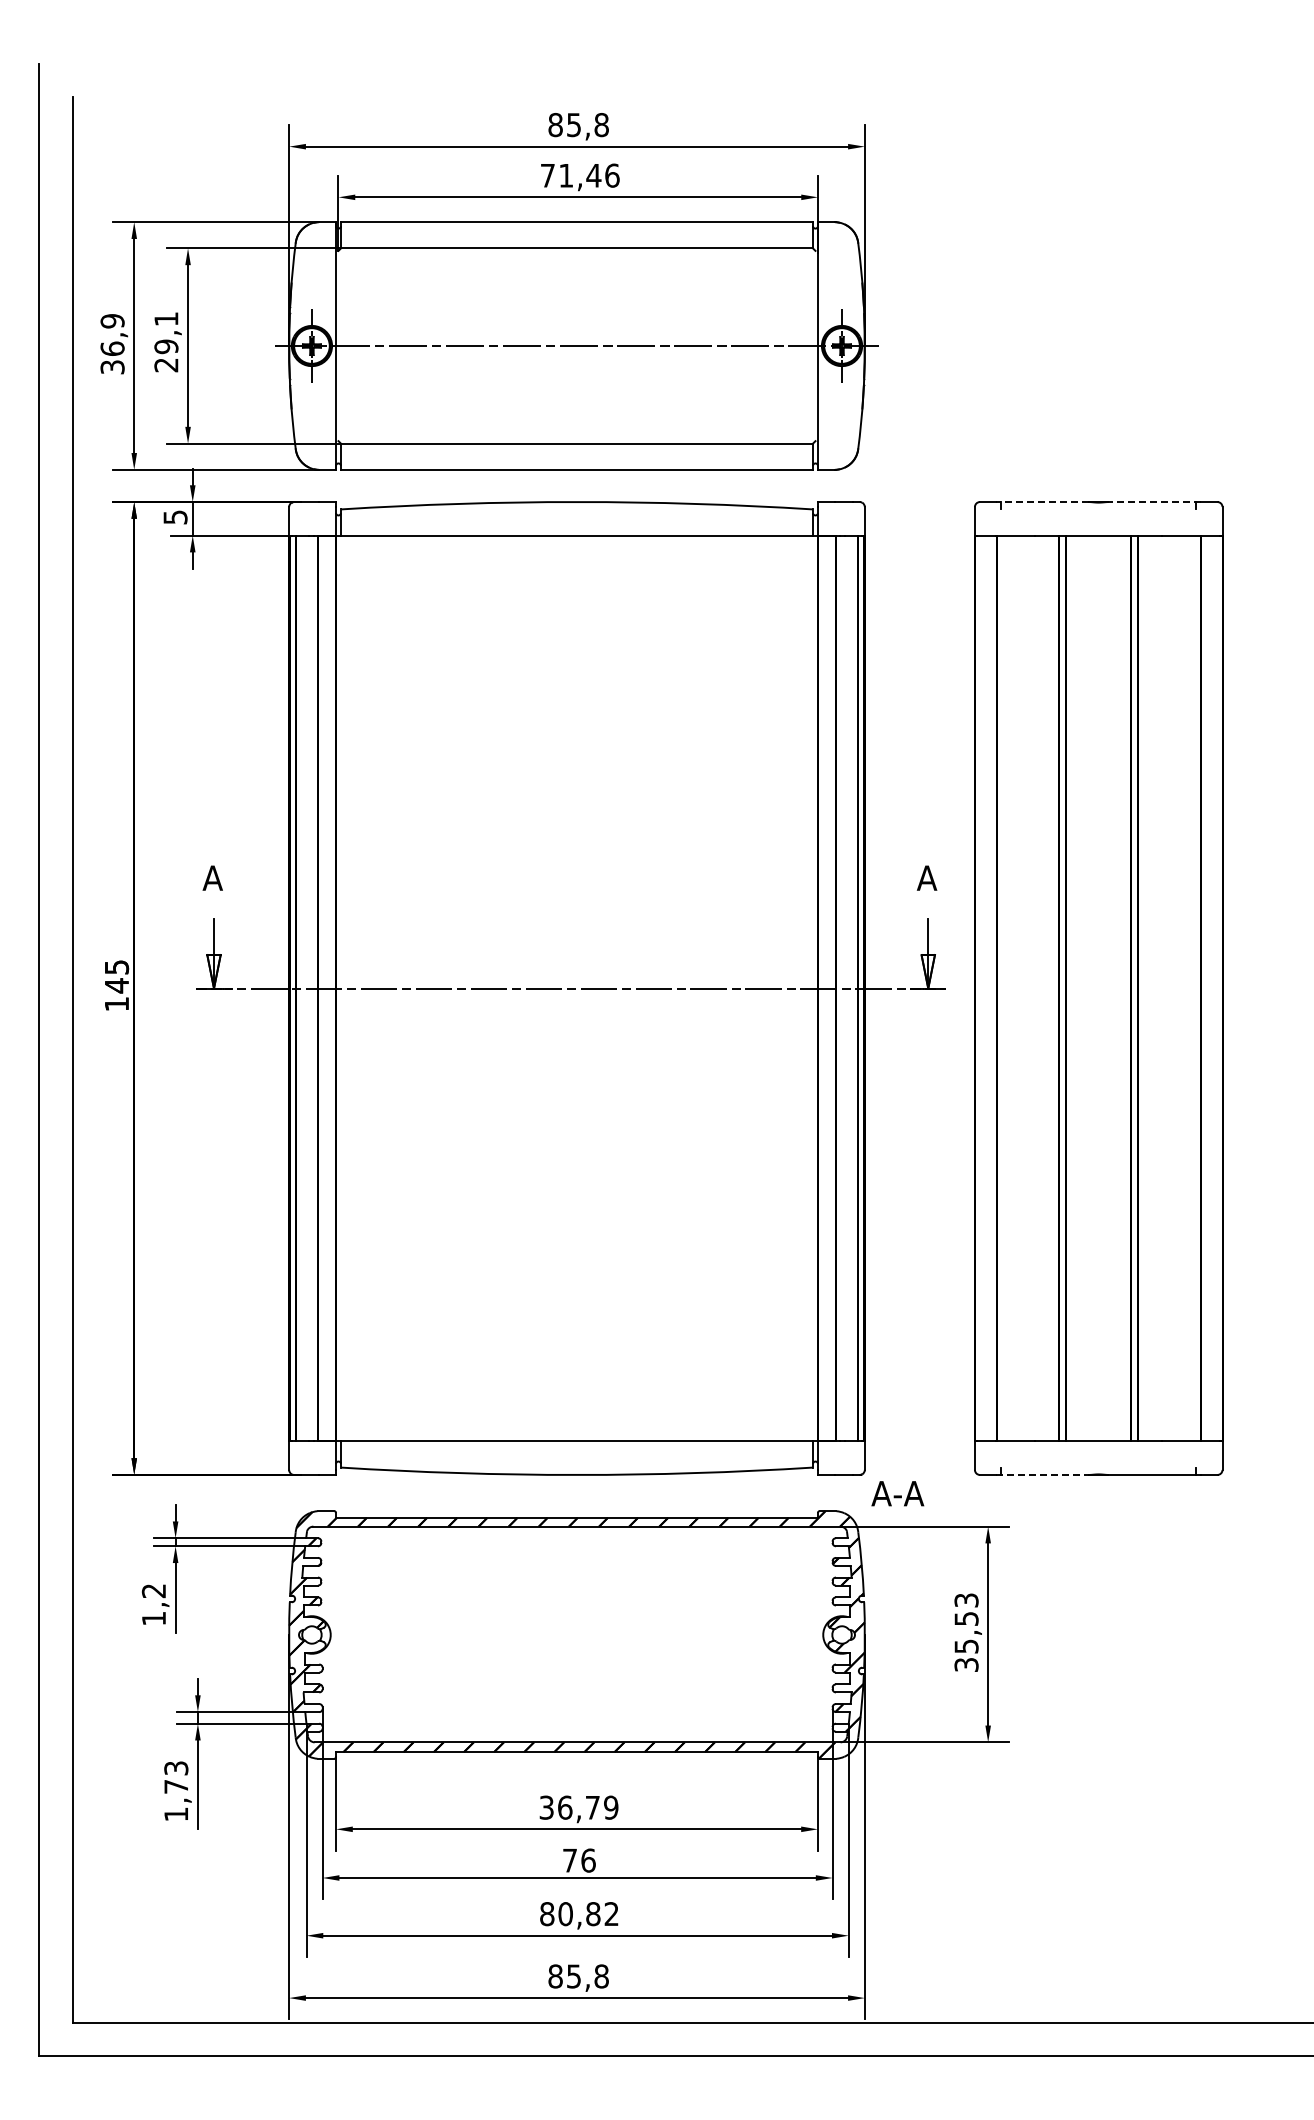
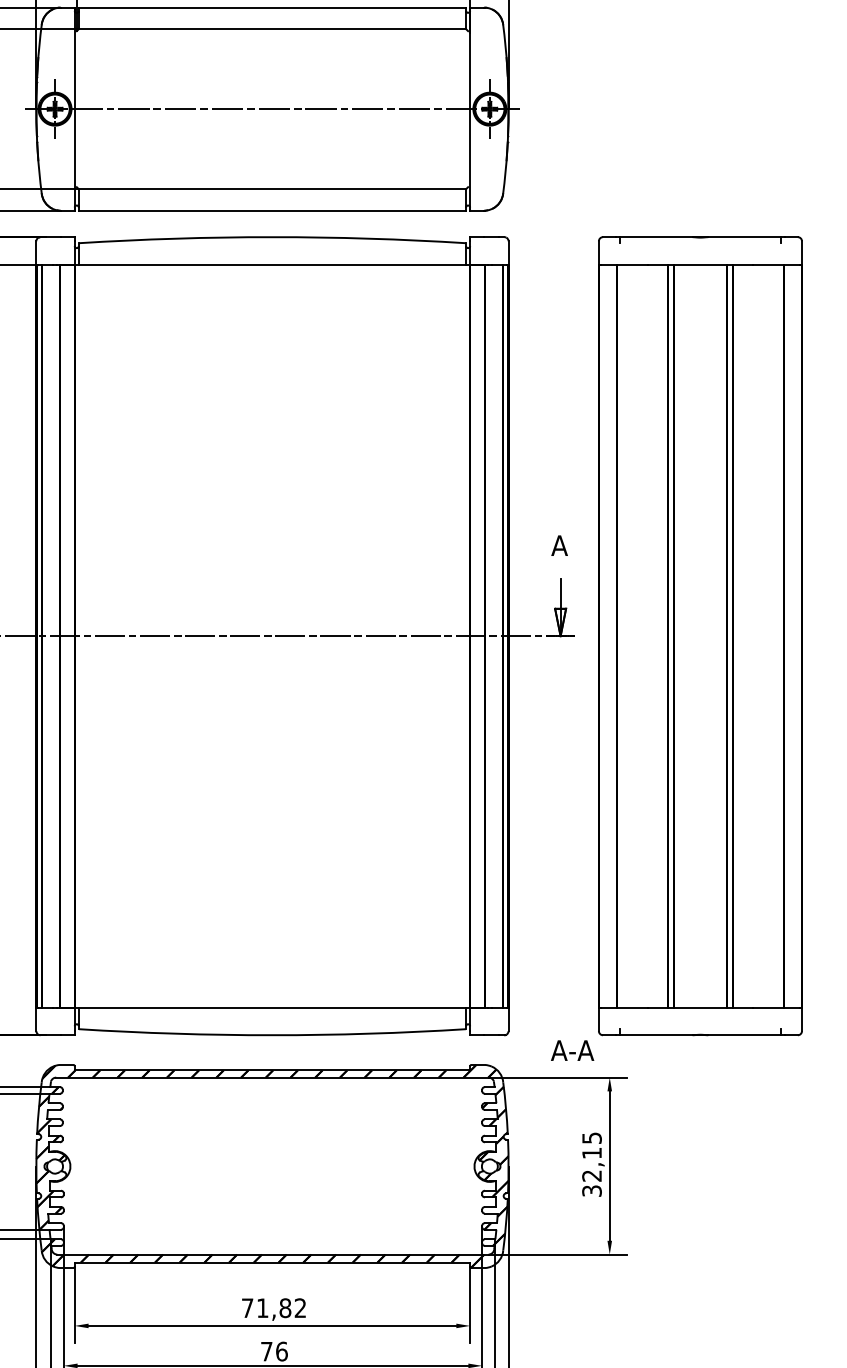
line: (1042, 502) -> (654, 237), dashed -> solid
line: (1154, 502) -> (746, 237), dashed -> solid
line: (1042, 1474) -> (654, 1034), dashed -> solid
text: (897, 1493) -> (572, 1050), moved
text: (966, 1623) -> (591, 1157), 35,53 -> 32,15
text: (578, 1807) -> (273, 1308), 36,79 -> 71,82

